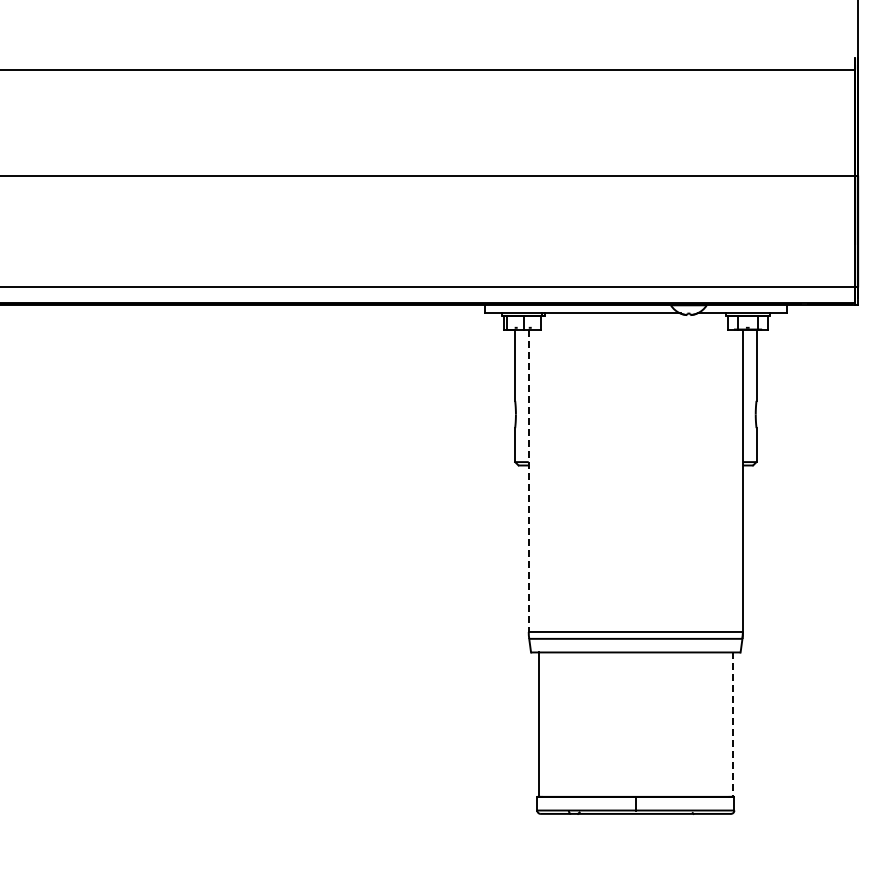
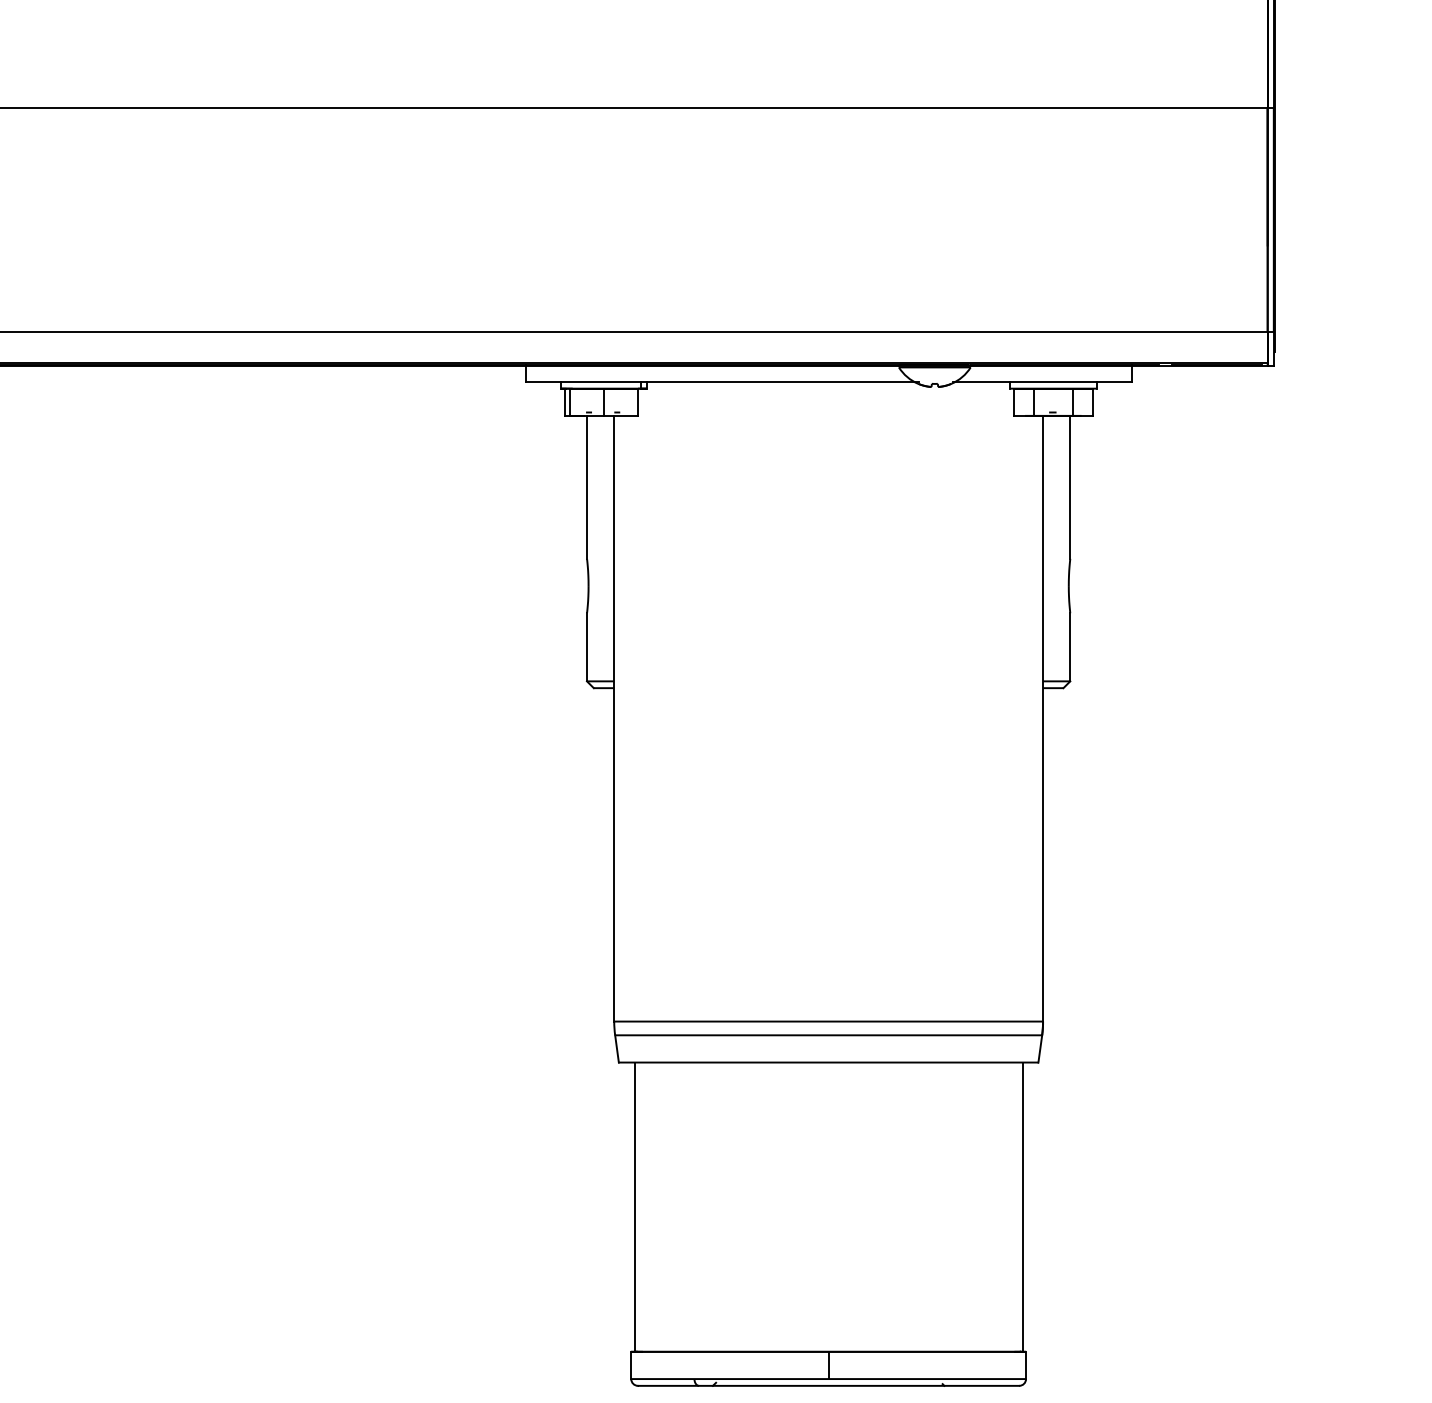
line: (528, 481) -> (613, 720), dashed -> solid
line: (732, 725) -> (1022, 1208), dashed -> solid

